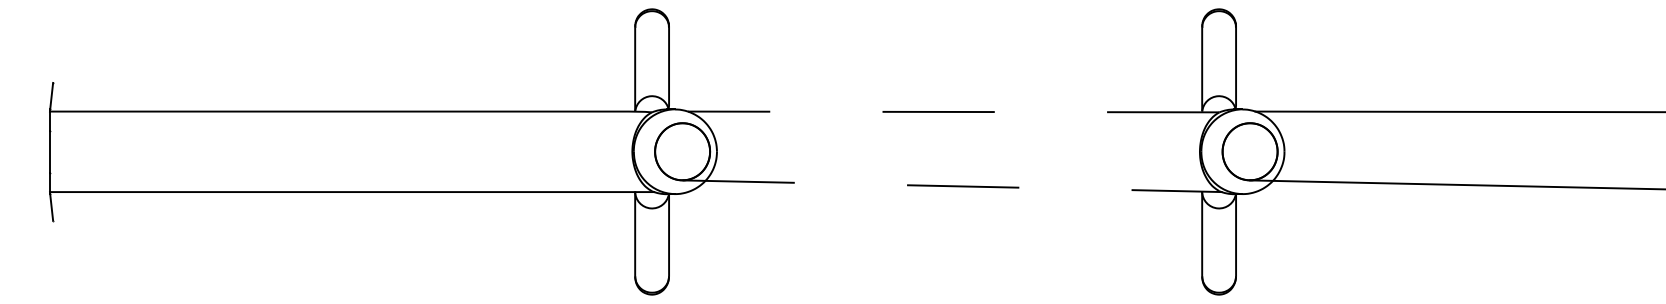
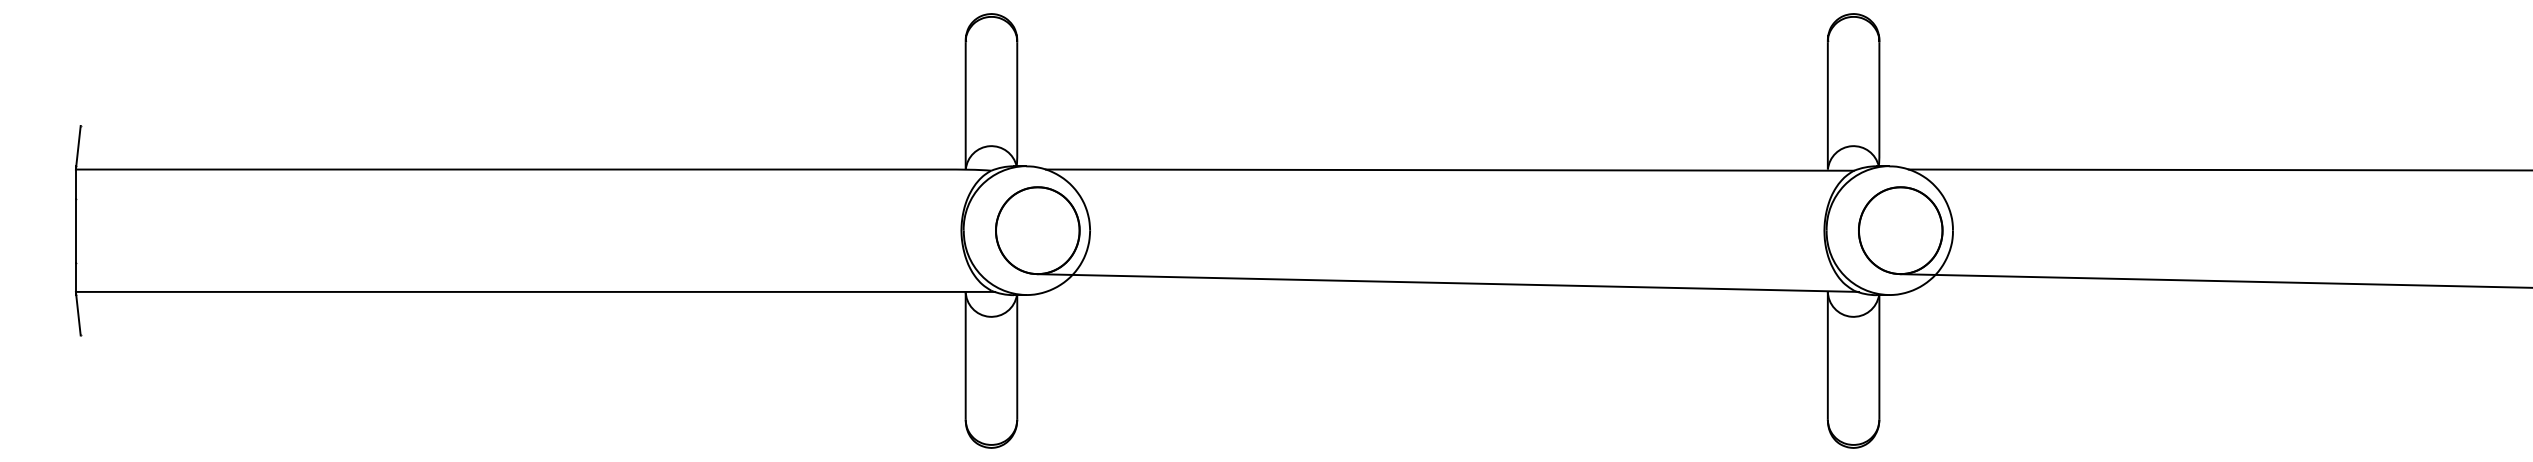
line: (953, 111) -> (1449, 169), dashed -> solid
line: (953, 186) -> (1449, 283), dashed -> solid

